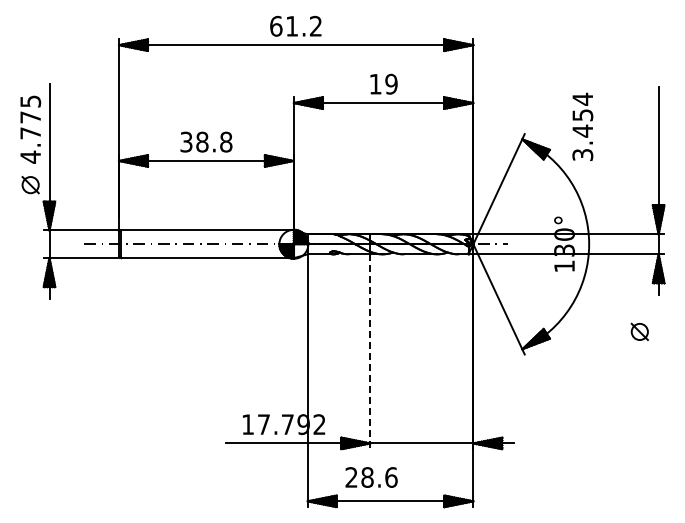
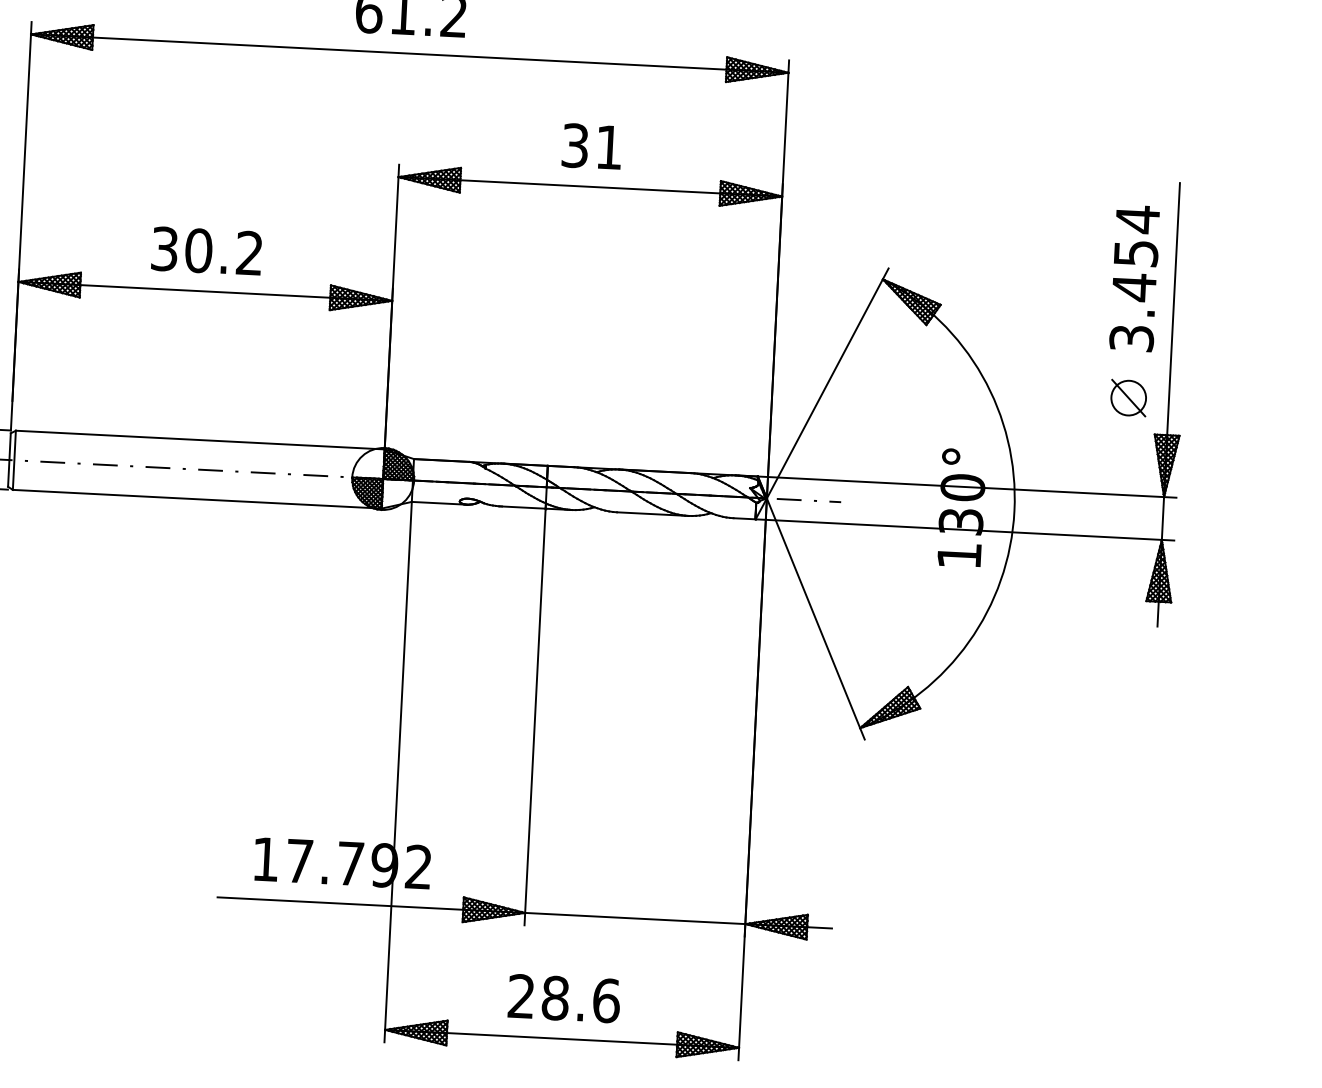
text: (383, 83) -> (592, 144), 19 -> 31
text: (582, 126) -> (1134, 277), moved
text: (214, 141) -> (224, 250), 38.8 -> 30.2
part: (639, 331) -> (1128, 397), moved
line: (370, 352) -> (535, 718), dashed -> solid
text: (371, 477) -> (563, 998), moved

